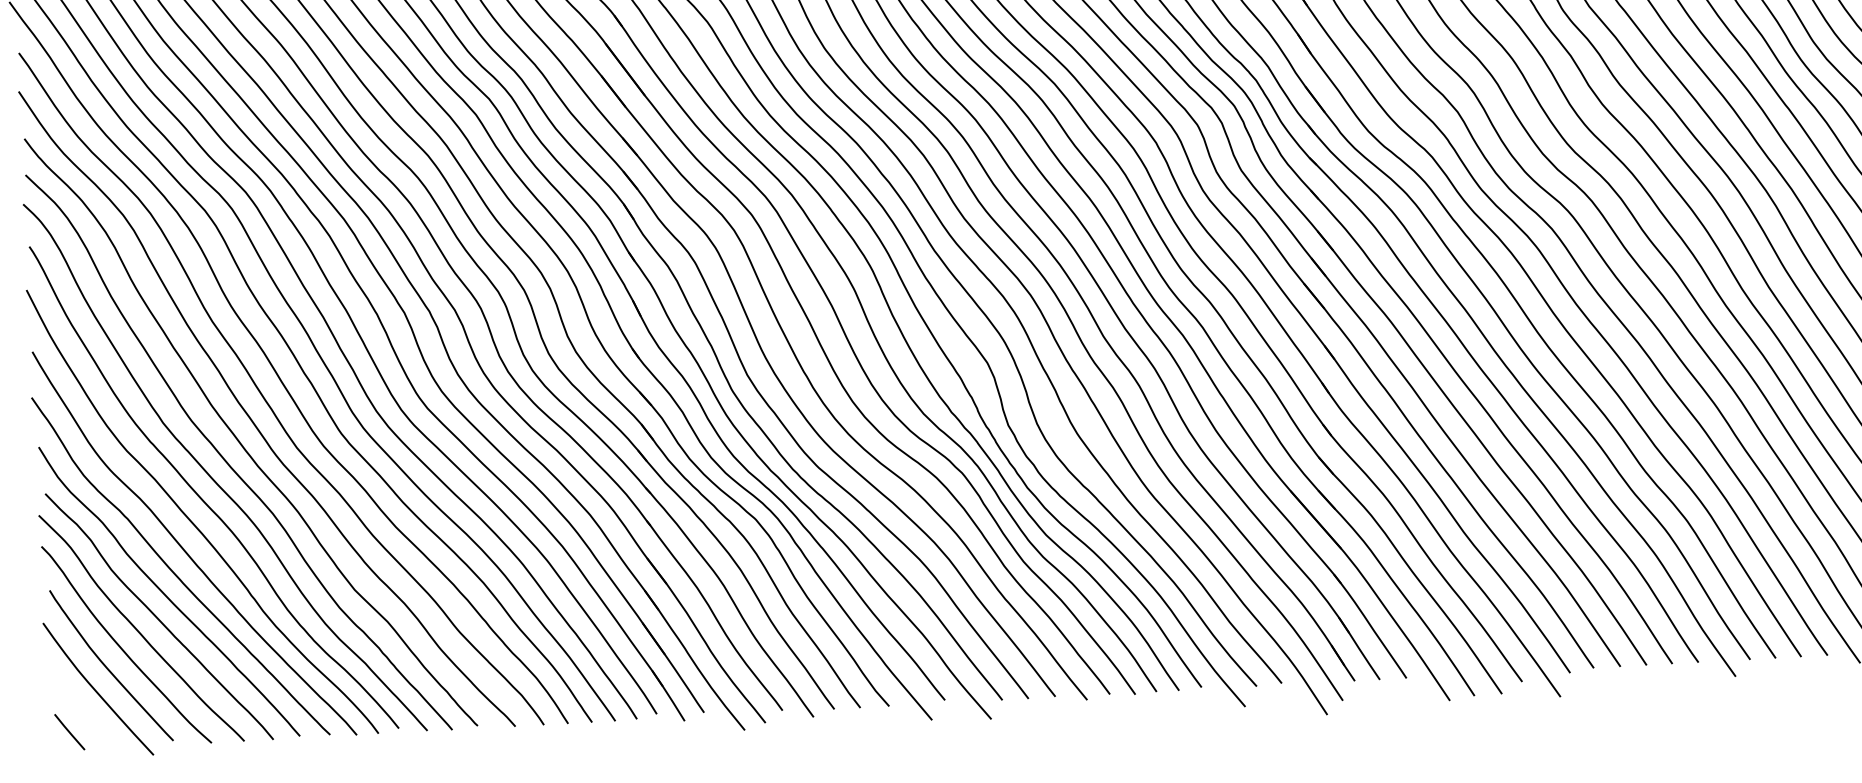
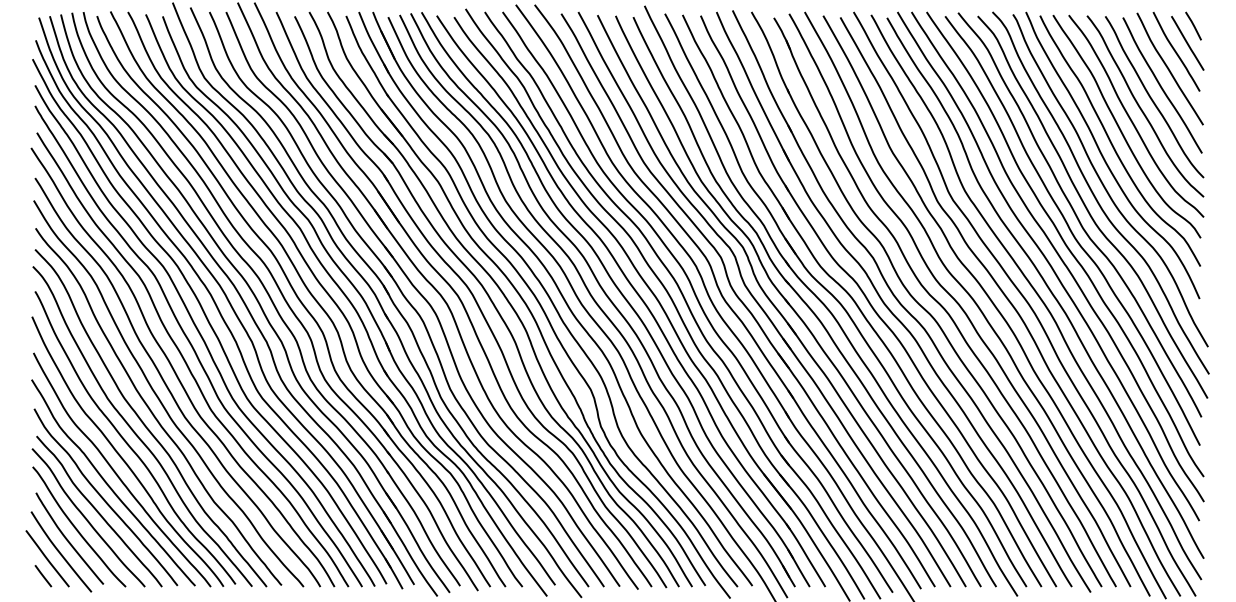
line: (75, 701) -> (47, 558), added

